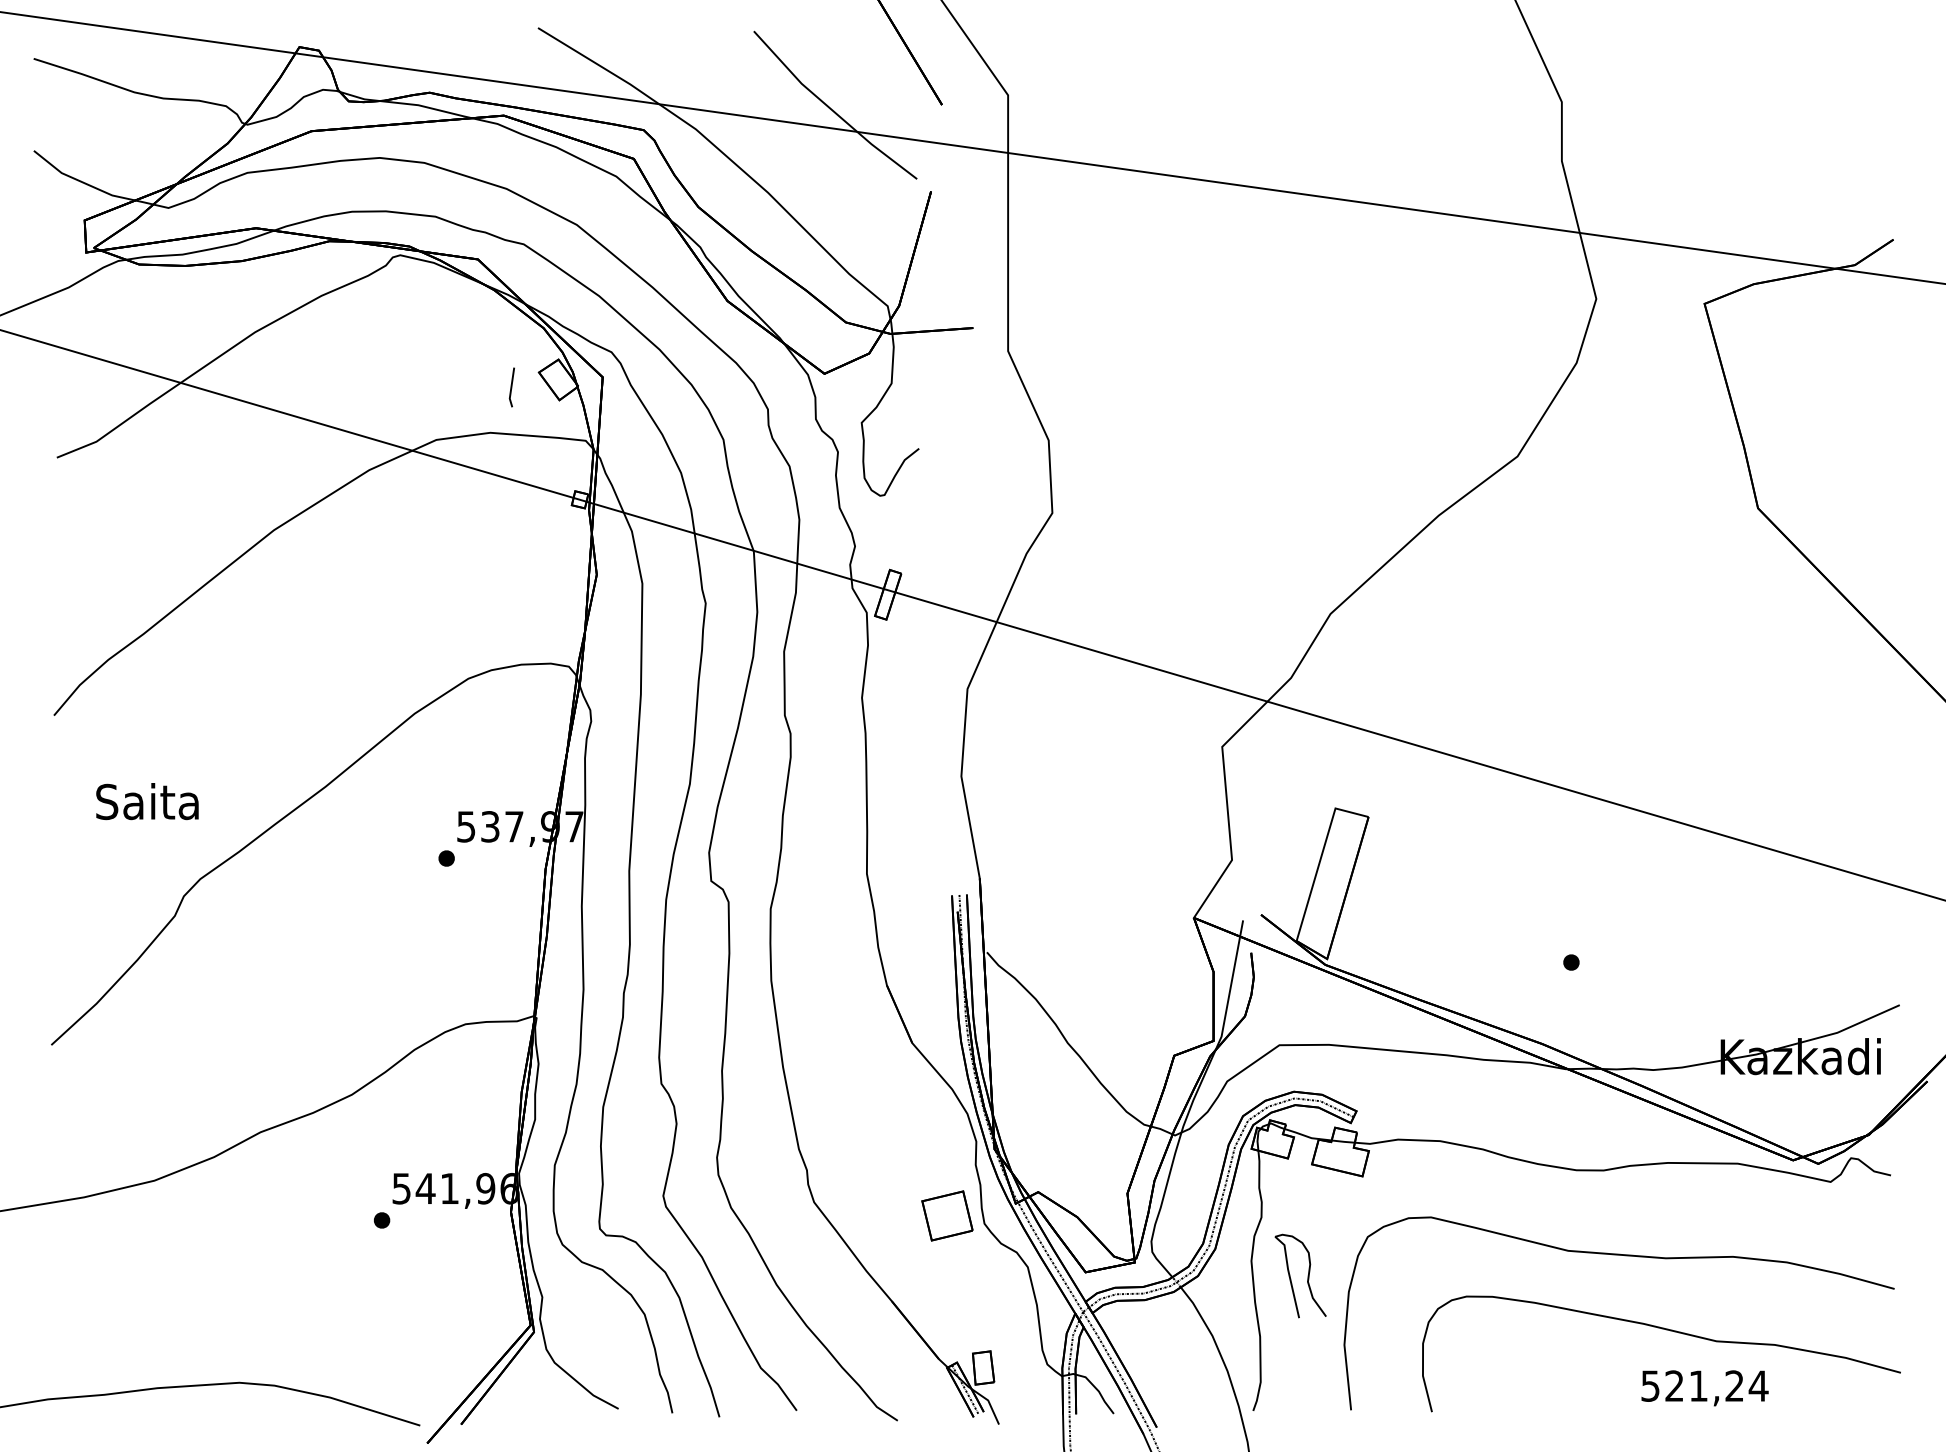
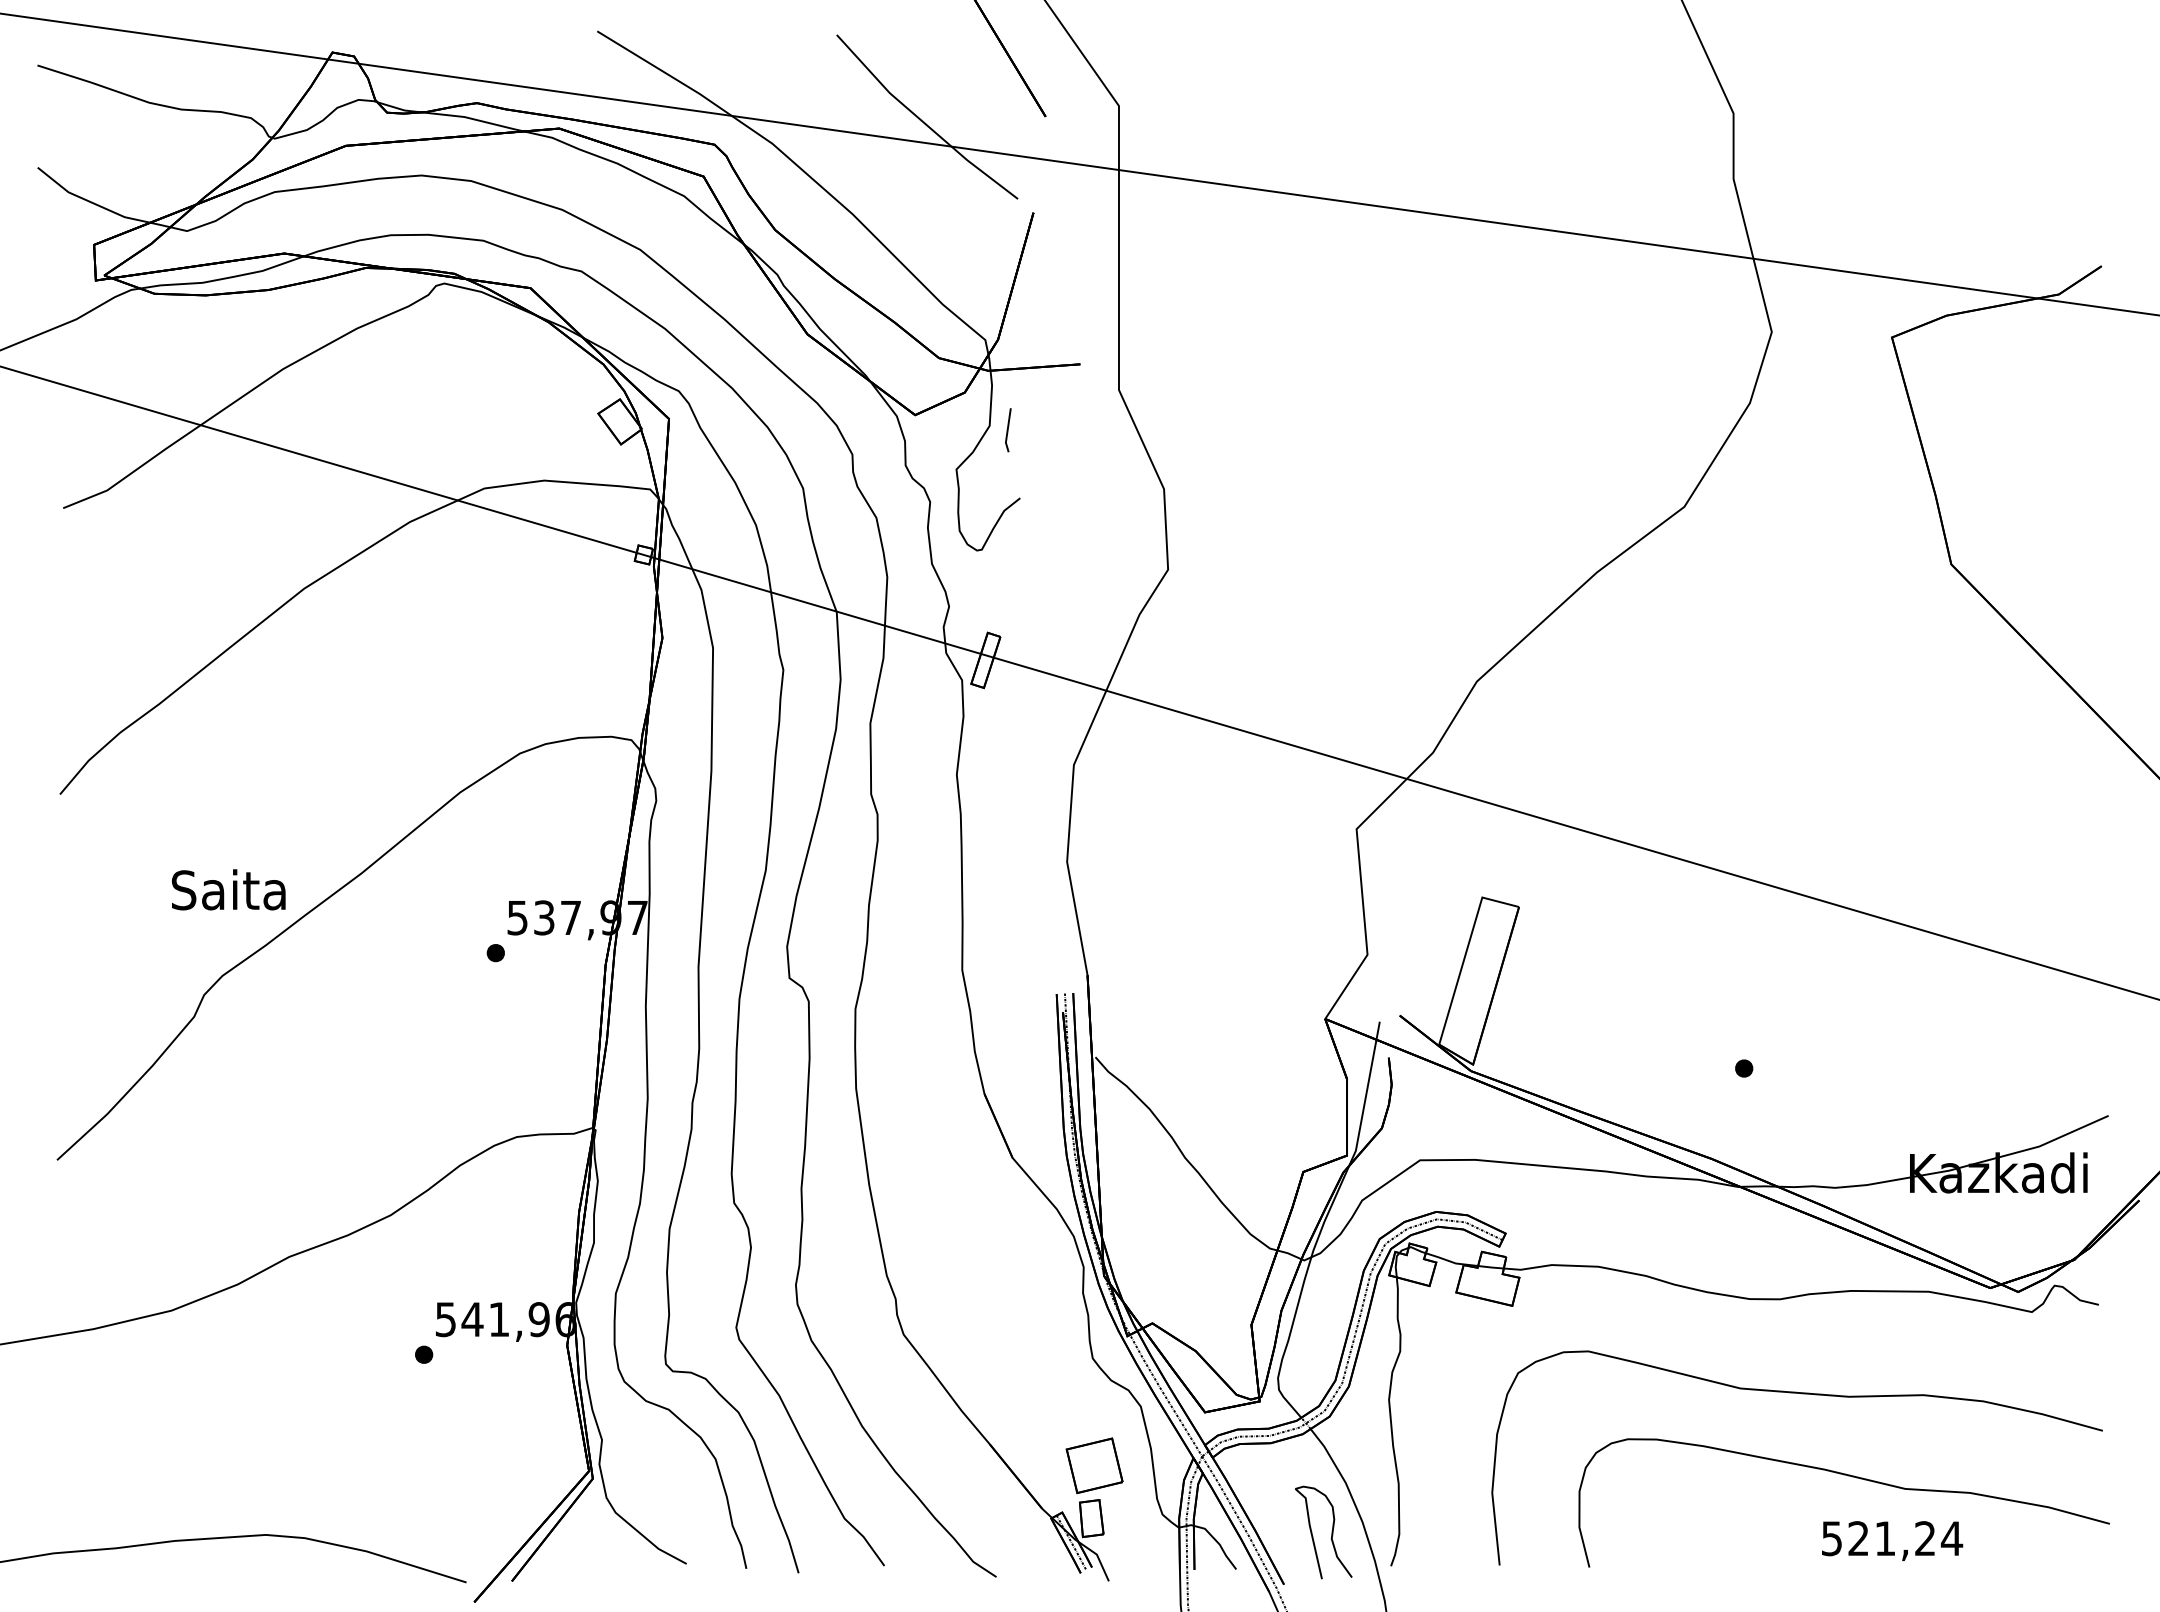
line: (512, 387) -> (1008, 430), moved
text: (147, 801) -> (228, 889), moved
part: (947, 1215) -> (1094, 1465), moved
curve: (1307, 1276) -> (1331, 1532), moved

